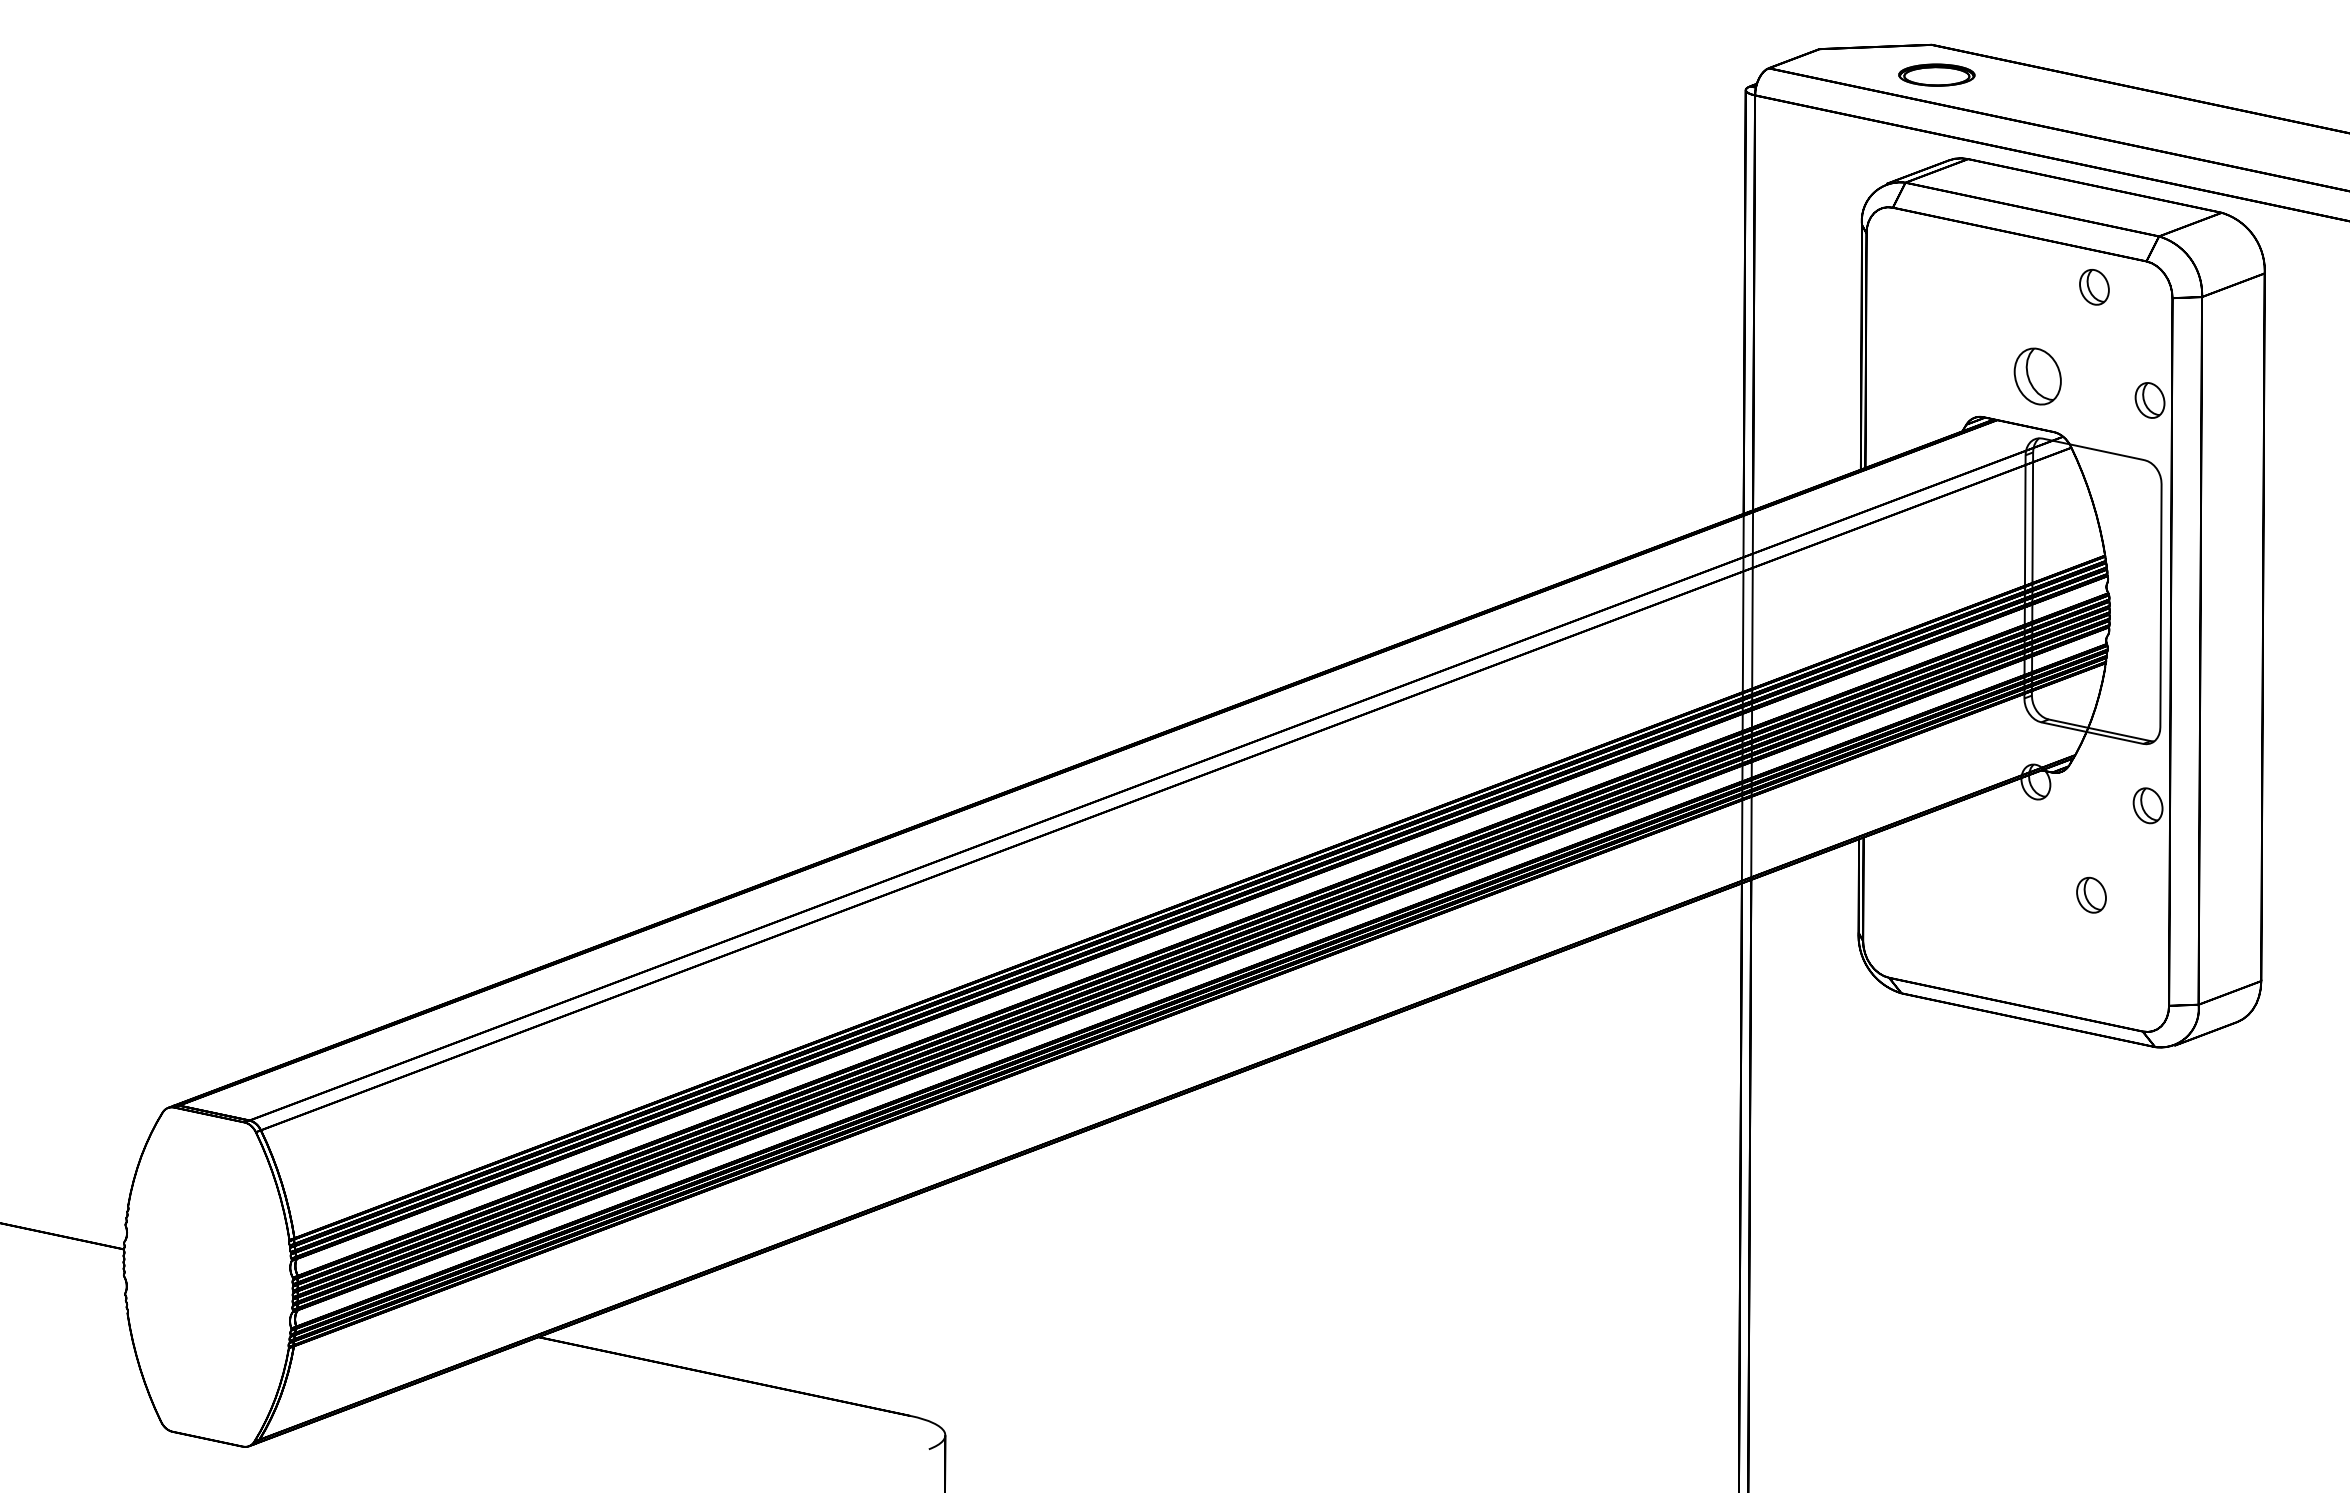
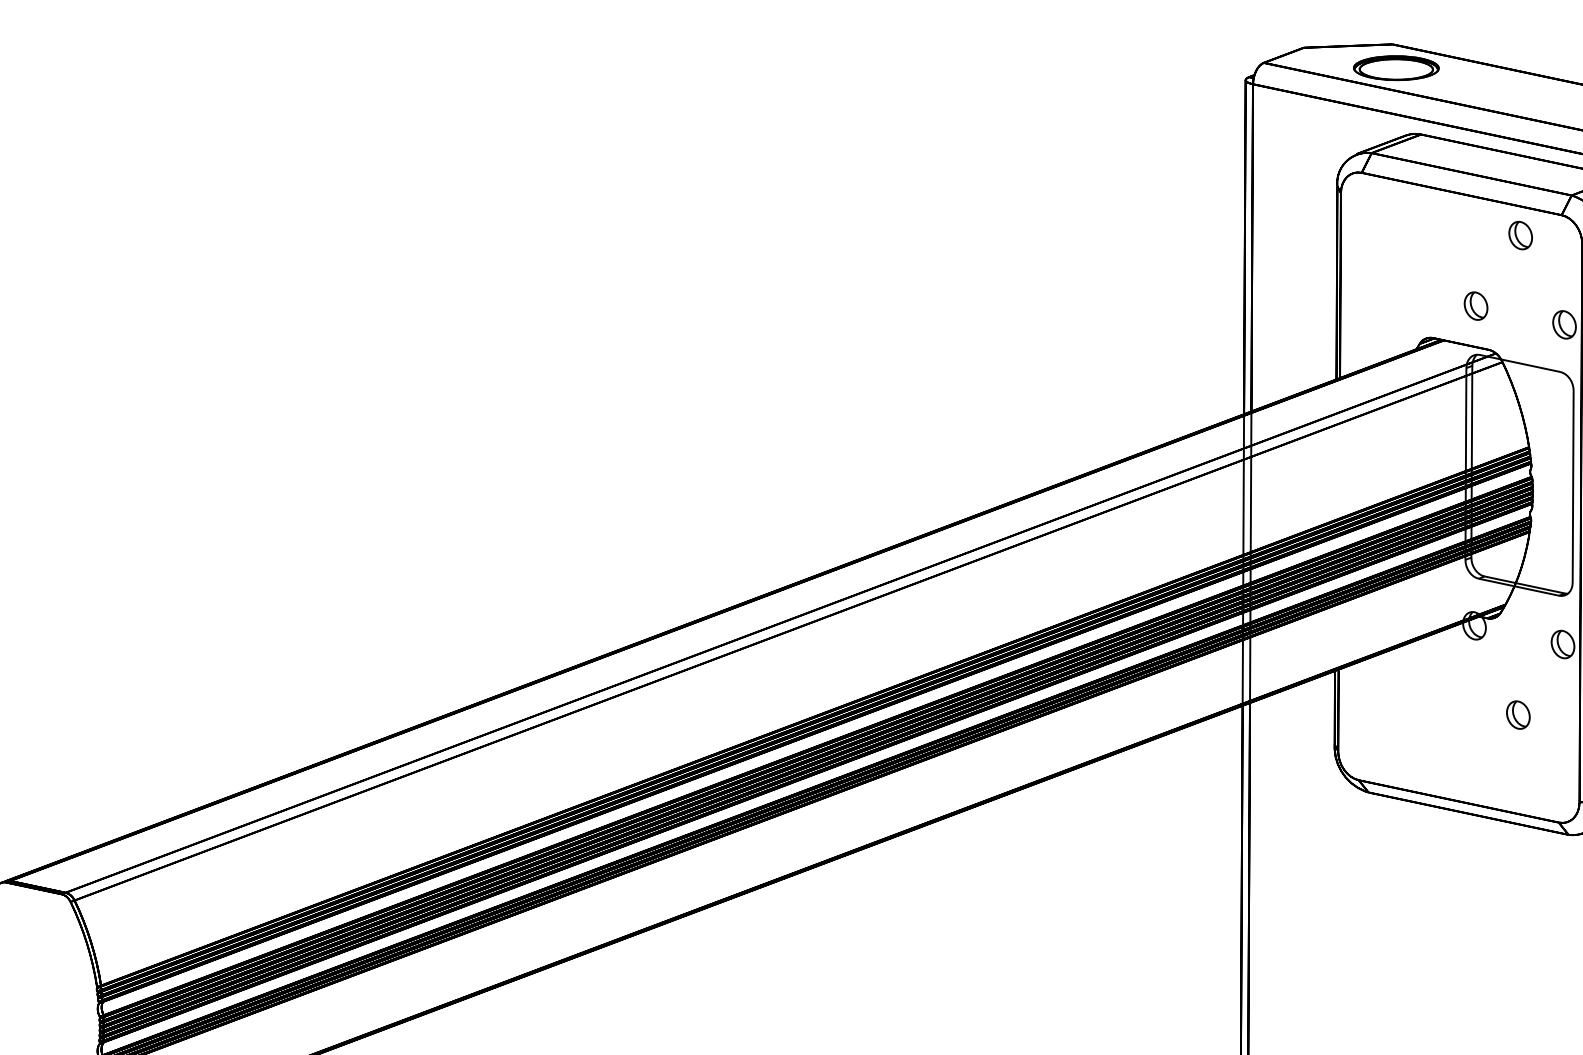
part: (1936, 75) -> (1396, 68), size x1.43
part: (2037, 376) -> (1475, 305), size x0.62

